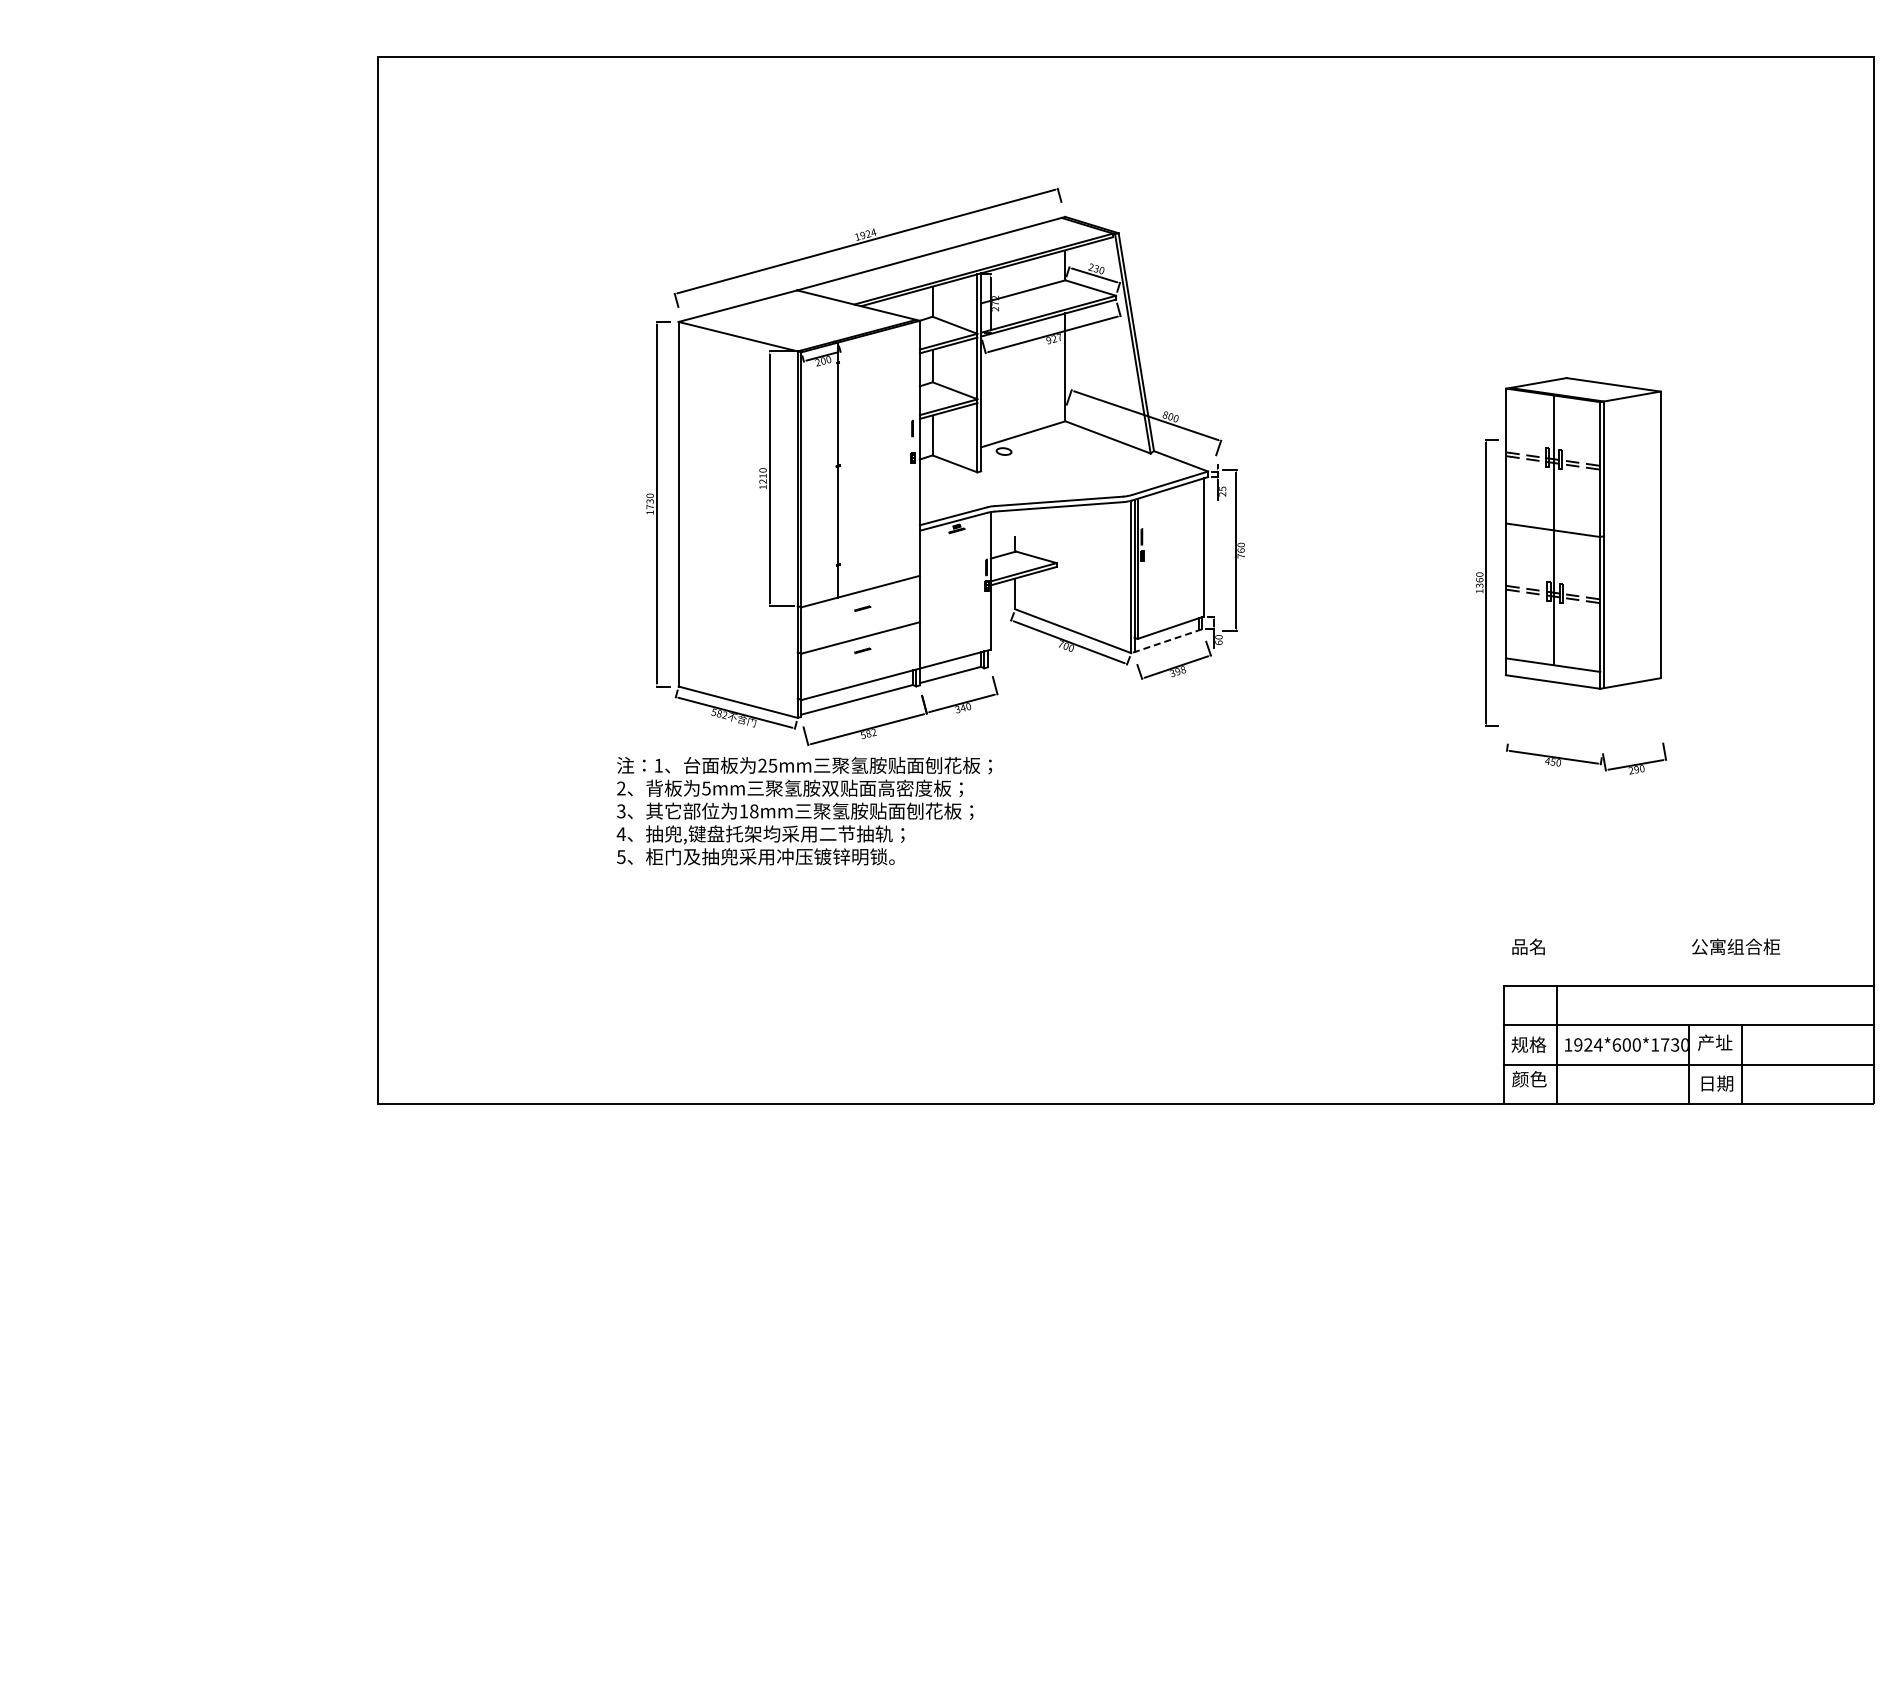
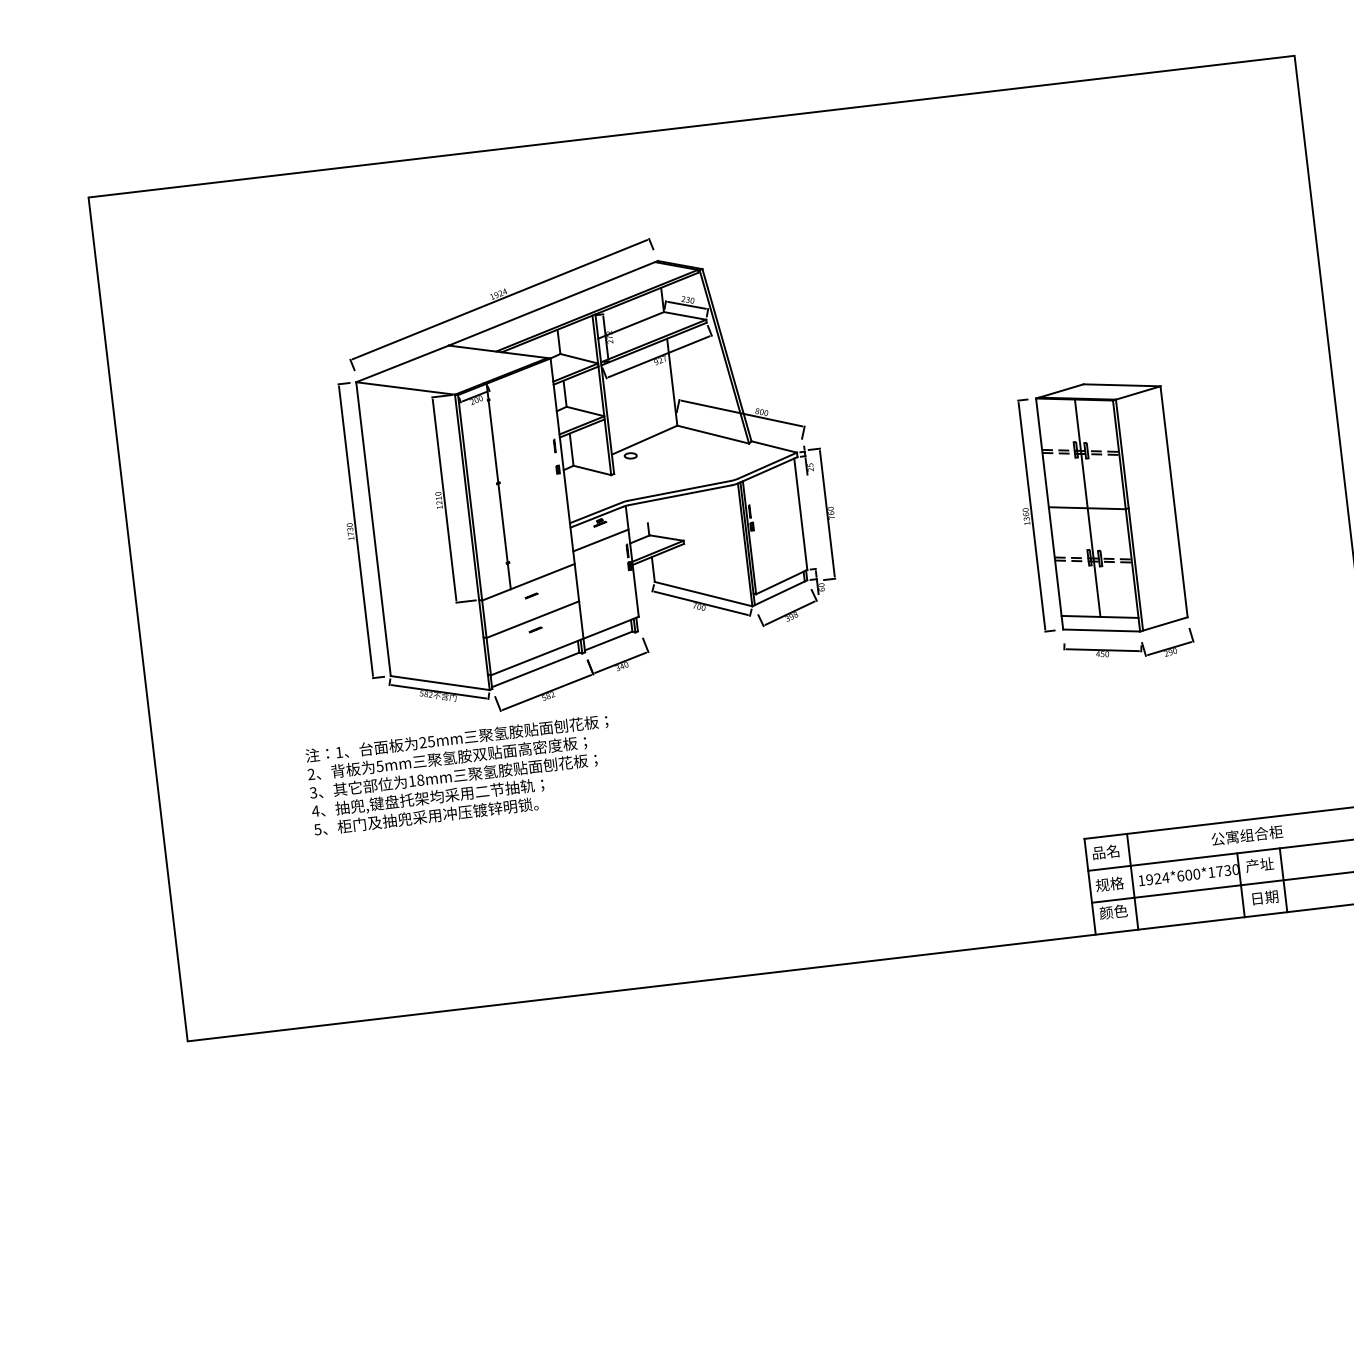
part: (1583, 533) -> (1111, 507), moved
line: (955, 550) -> (600, 540), added
line: (1166, 641) -> (779, 593), dashed -> solid
text: (803, 811) -> (460, 775), moved
text: (1528, 946) -> (1105, 851), moved
text: (1736, 946) -> (1247, 835), moved

